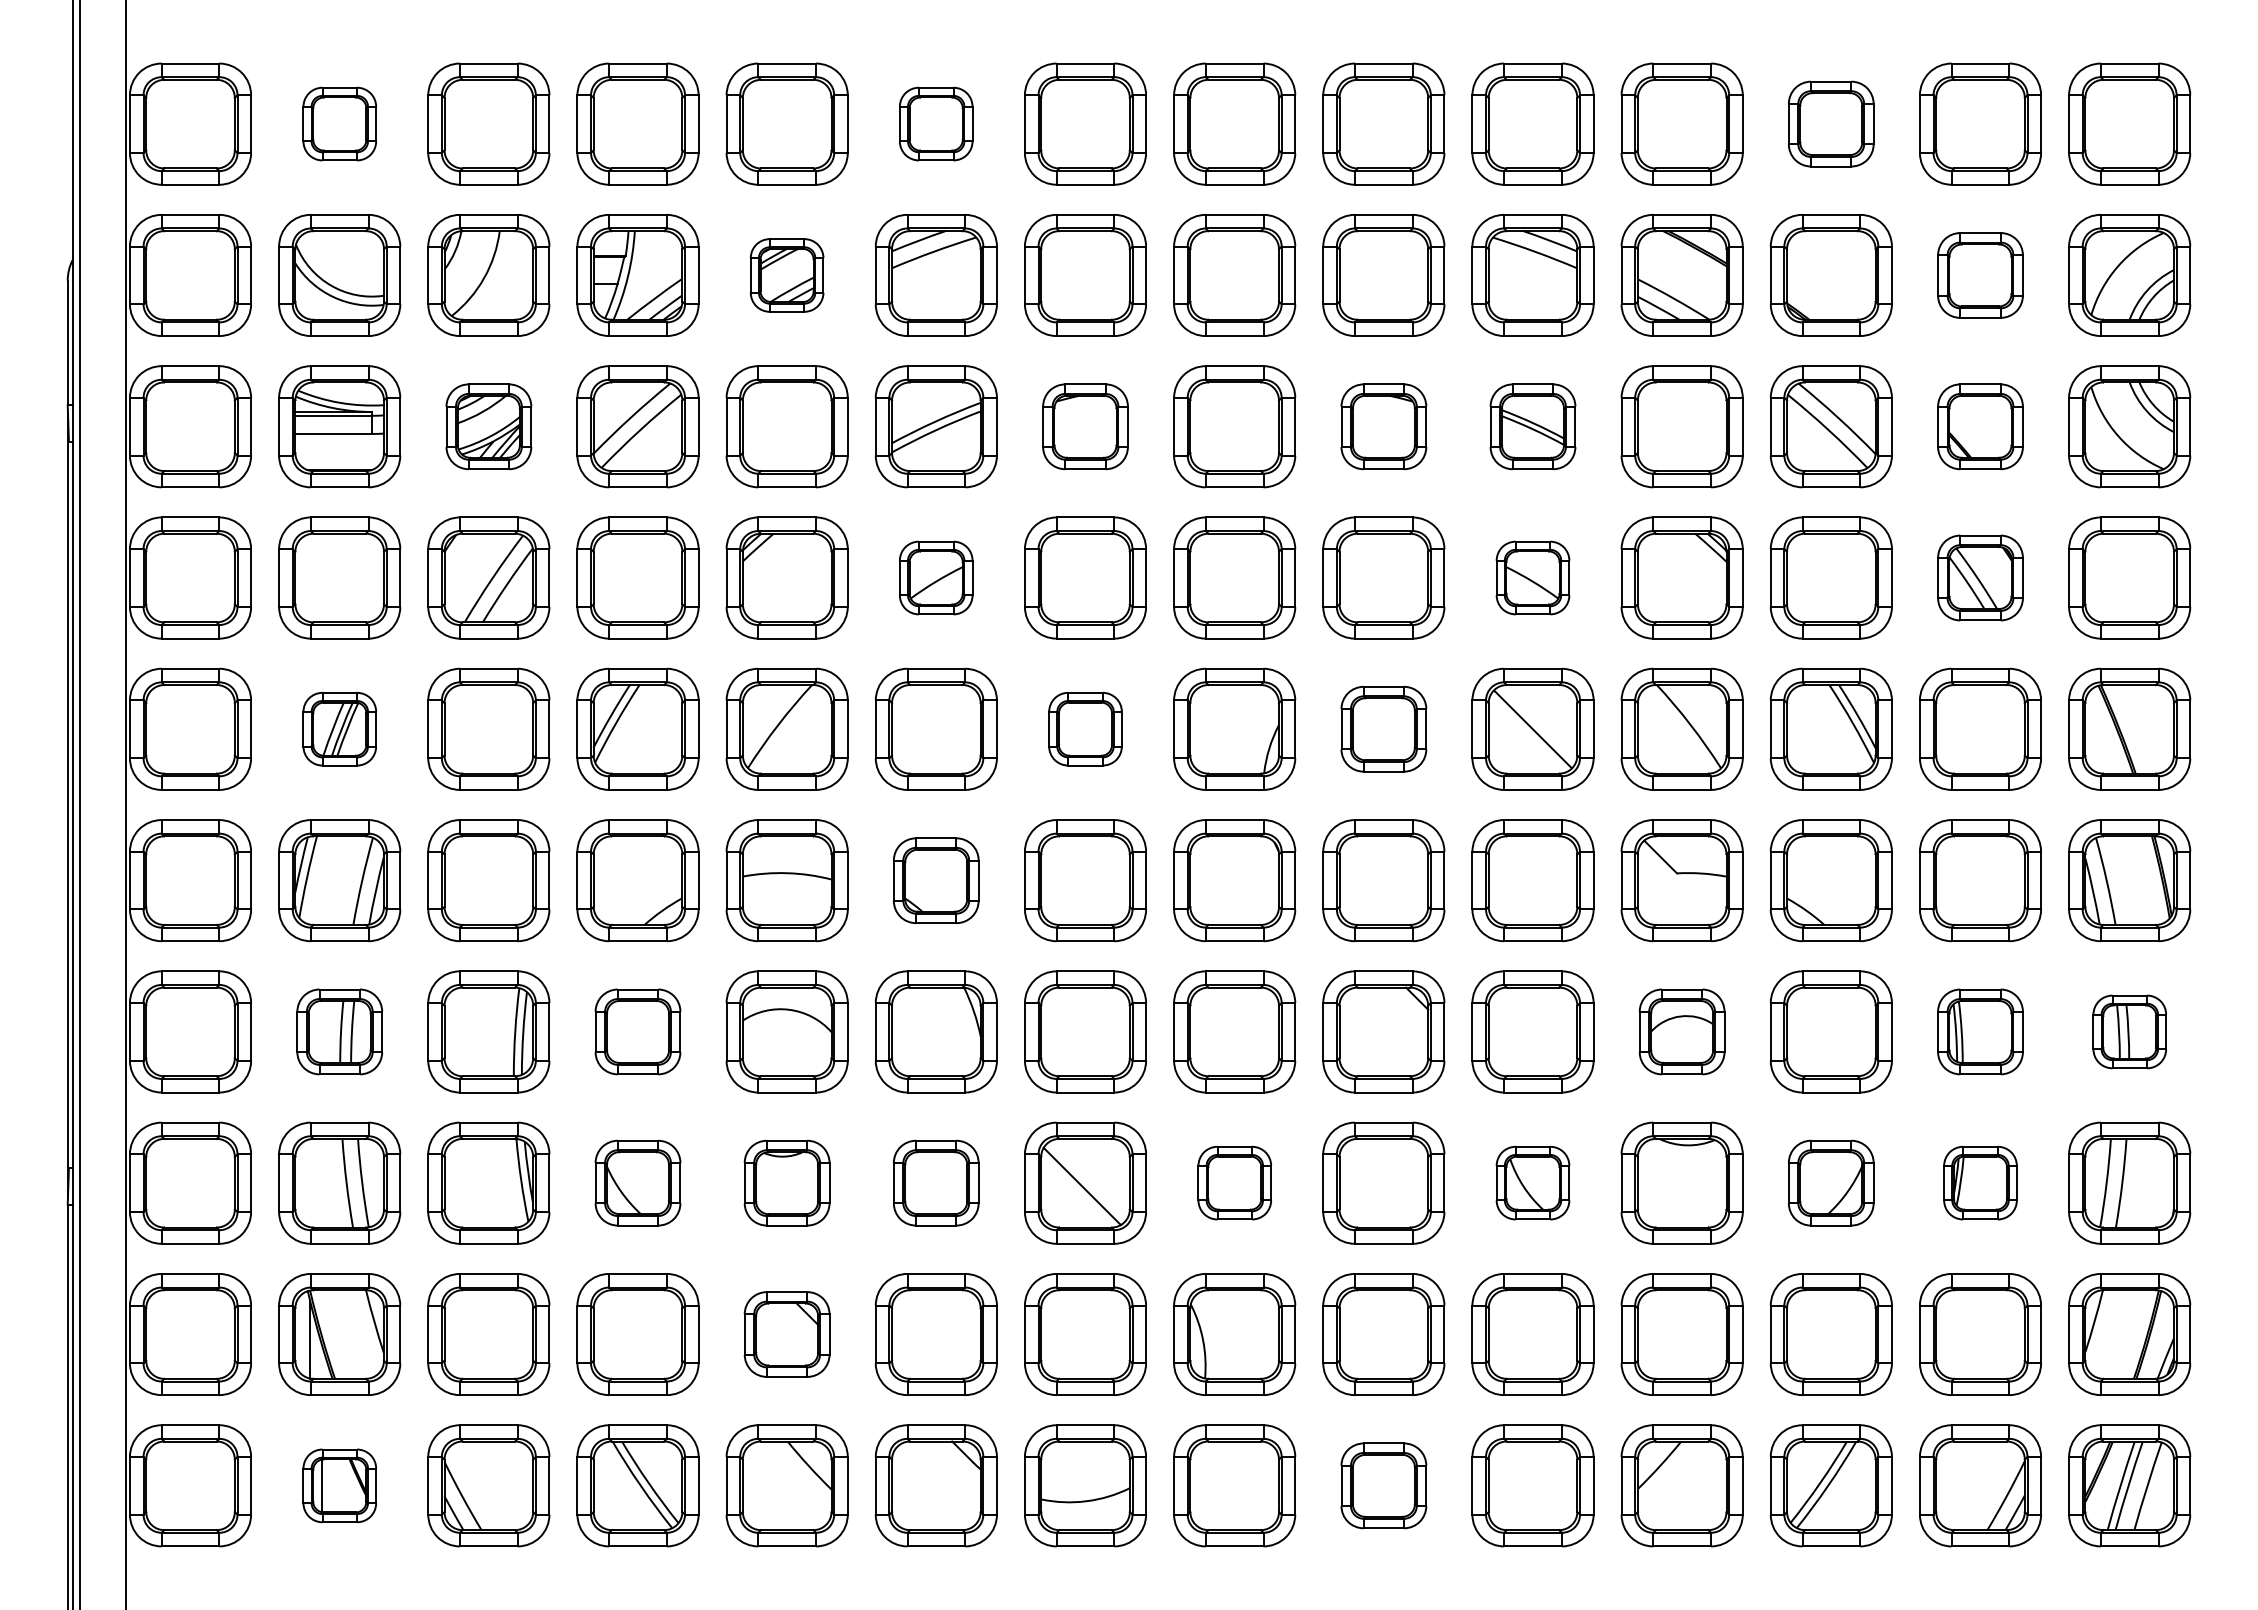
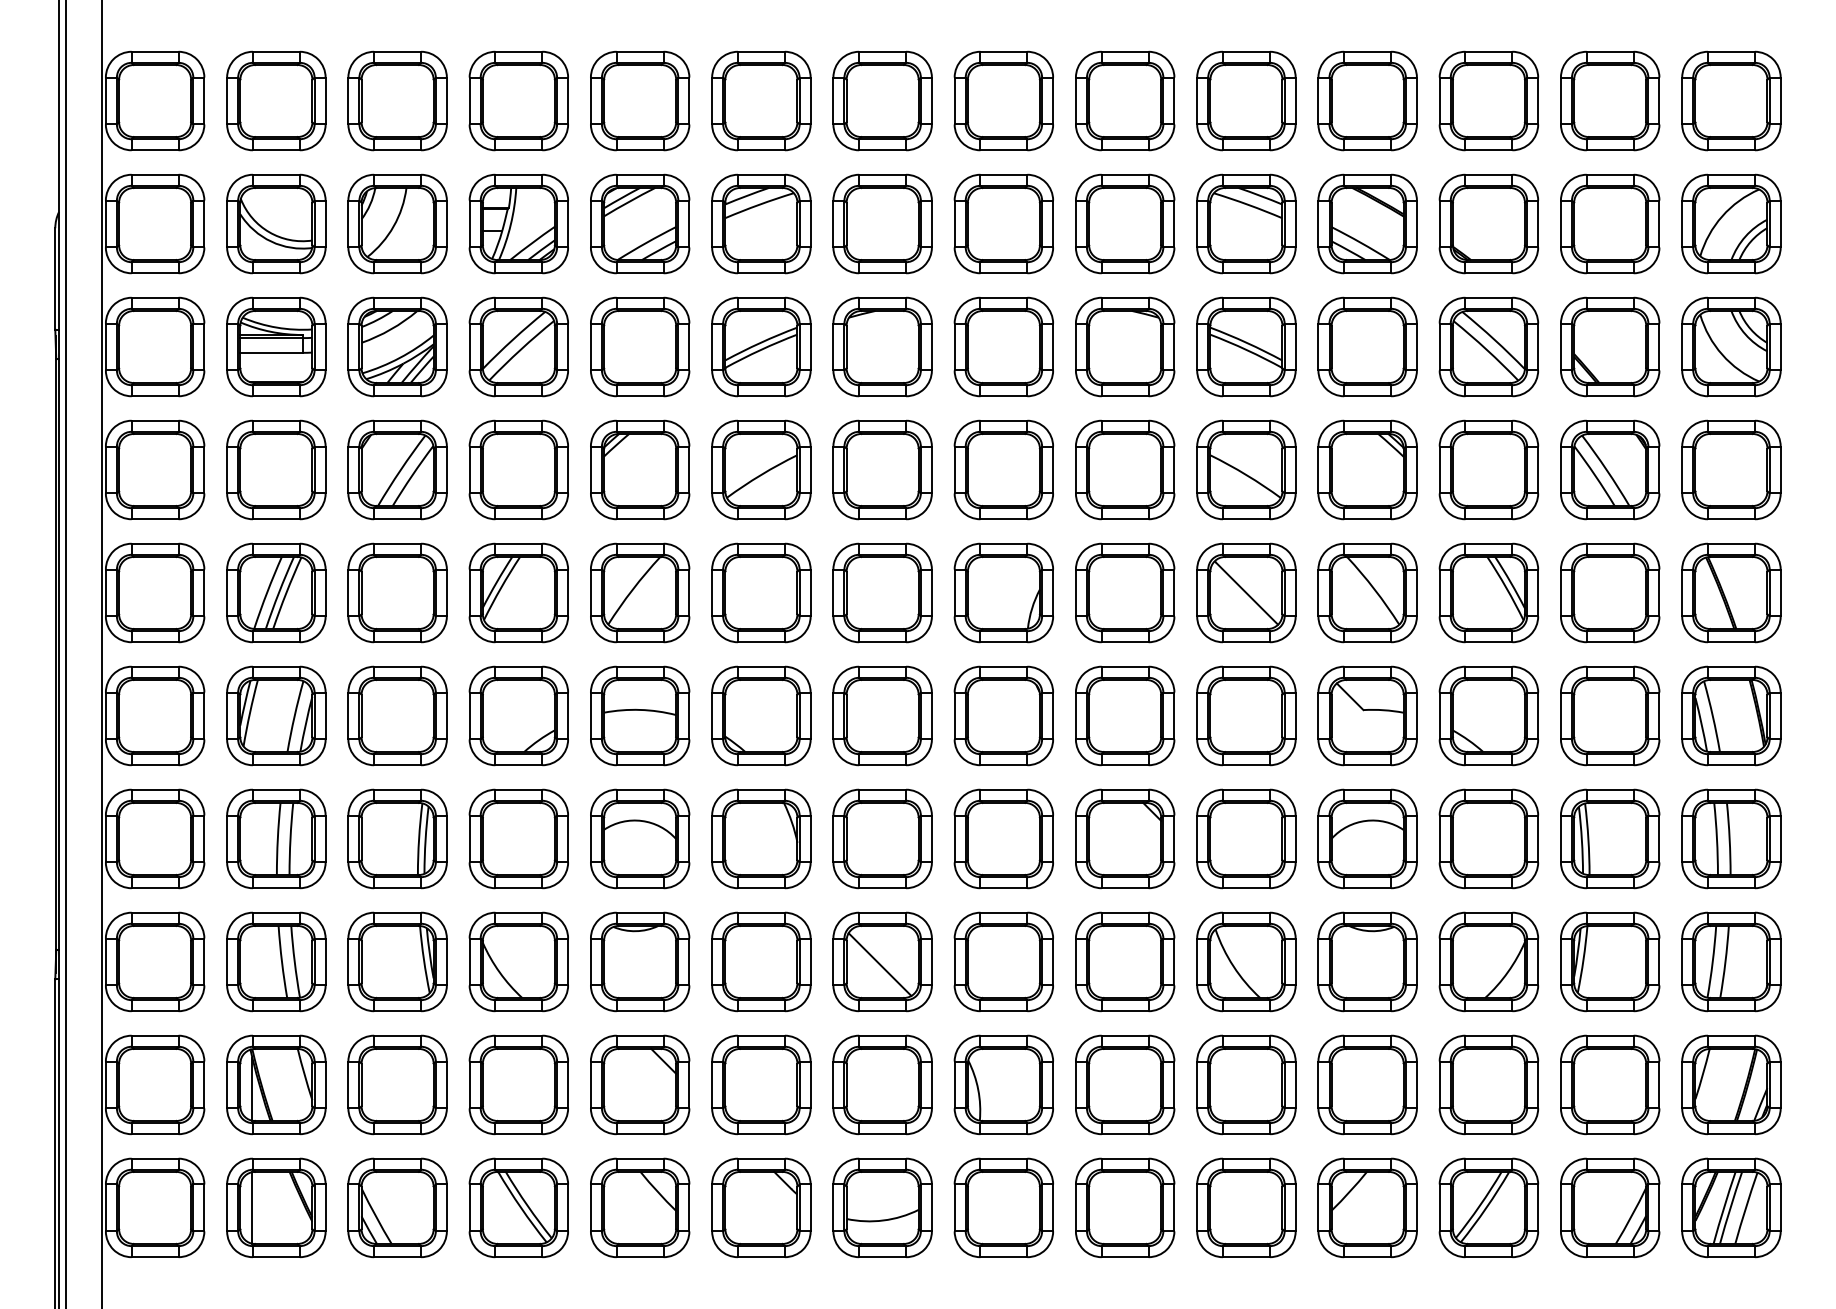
part: (339, 123) -> (276, 100), size x1.67
part: (935, 123) -> (760, 100), size x1.67
part: (1830, 123) -> (1488, 100), size x1.43
part: (786, 275) -> (639, 224), size x1.67
part: (1980, 275) -> (1610, 224), size x1.43
part: (488, 426) -> (397, 346), size x1.43
part: (1085, 426) -> (882, 346), size x1.43
part: (1383, 426) -> (1124, 346), size x1.43
part: (1532, 426) -> (1246, 346), size x1.43
part: (1980, 426) -> (1610, 346), size x1.43
part: (935, 577) -> (760, 469), size x1.67
part: (1532, 577) -> (1246, 469), size x1.67
part: (1980, 577) -> (1610, 469), size x1.43
part: (339, 728) -> (276, 592), size x1.67
part: (1085, 728) -> (882, 592), size x1.67
part: (1383, 728) -> (1124, 592), size x1.43
part: (935, 880) -> (760, 715), size x1.43
part: (339, 1031) -> (276, 838), size x1.43
part: (637, 1031) -> (518, 838), size x1.43
part: (1681, 1031) -> (1367, 838), size x1.43
part: (1980, 1031) -> (1610, 838), size x1.43
part: (2129, 1031) -> (1731, 838), size x1.67
part: (637, 1182) -> (518, 961), size x1.43
part: (786, 1182) -> (639, 961), size x1.43
part: (935, 1182) -> (760, 961), size x1.43
part: (1234, 1182) -> (1003, 961), size x1.67
part: (1532, 1182) -> (1246, 961), size x1.67
part: (1830, 1182) -> (1488, 961), size x1.43
part: (1980, 1182) -> (1610, 961), size x1.67
part: (786, 1334) -> (639, 1084), size x1.43
part: (339, 1485) -> (276, 1207), size x1.67
part: (1383, 1485) -> (1124, 1207), size x1.43

